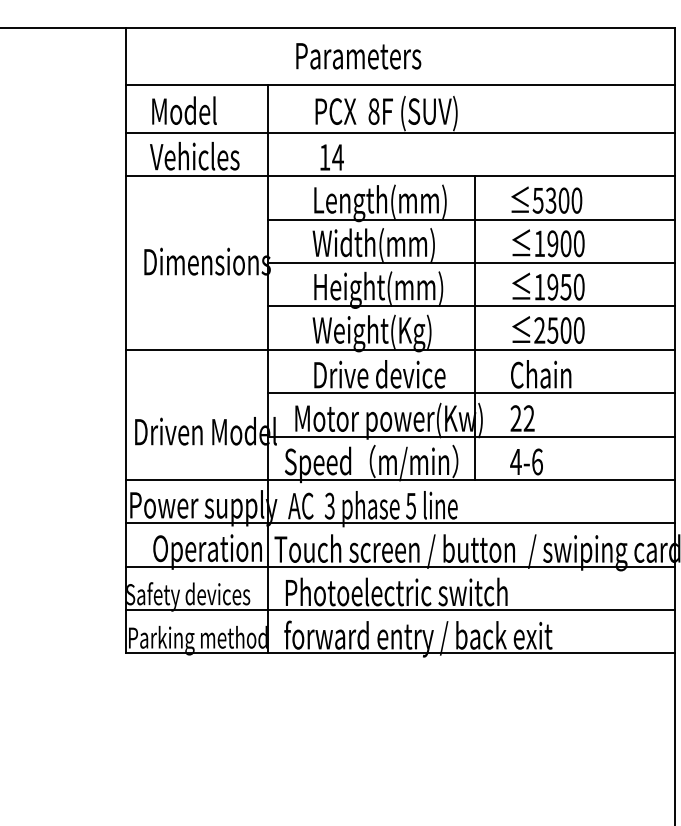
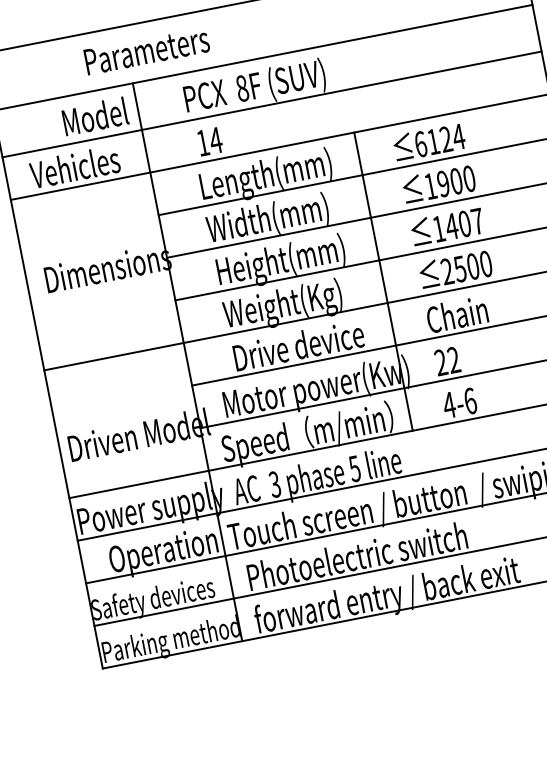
text: (358, 56) -> (146, 51), moved
text: (184, 110) -> (95, 116), moved
text: (557, 200) -> (439, 140), 5300 -> 6124
text: (565, 286) -> (464, 223), 1950 -> 1407

